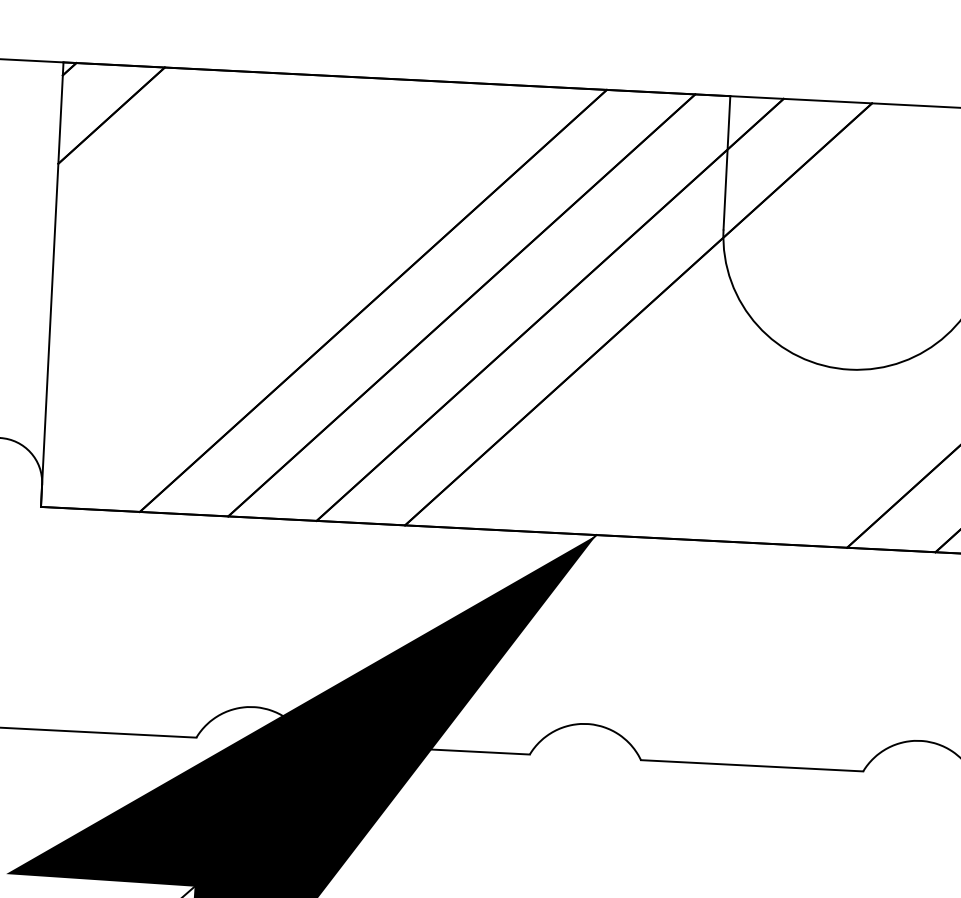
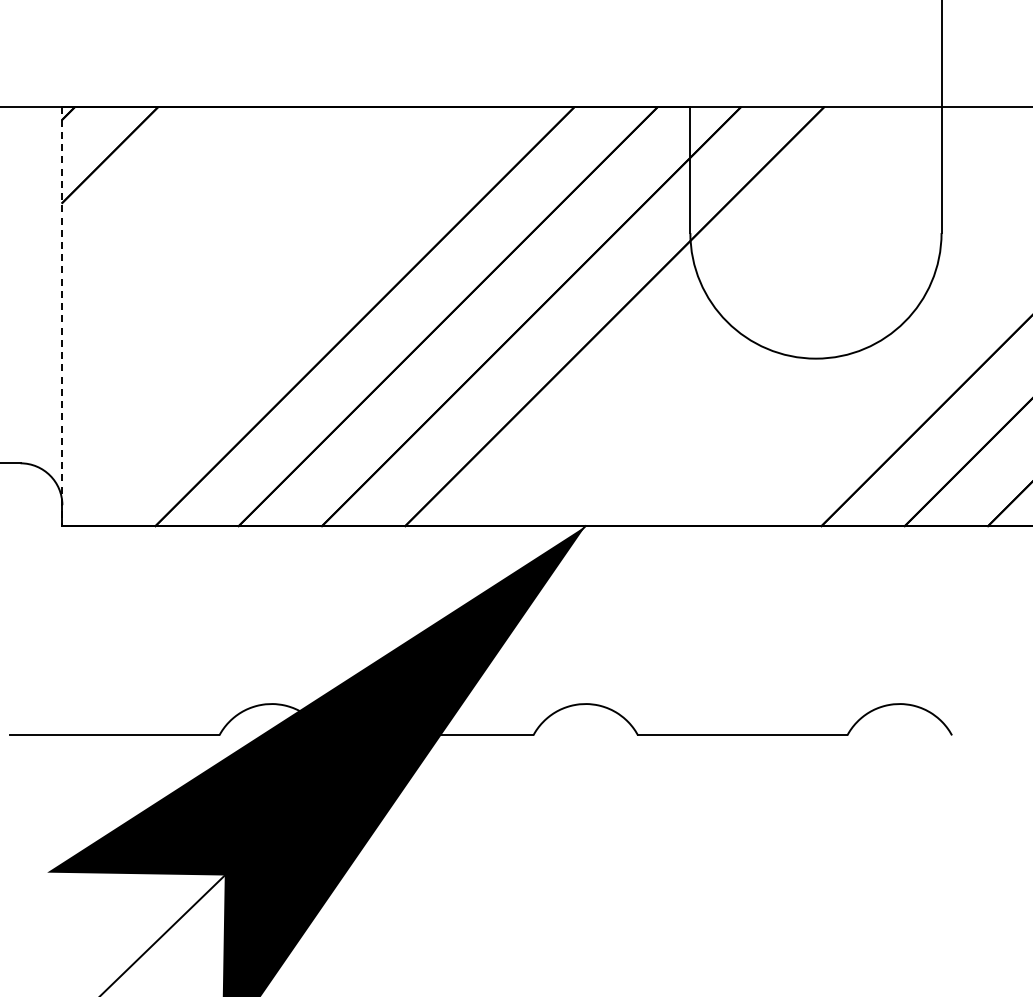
line: (52, 285) -> (62, 317), solid -> dashed

